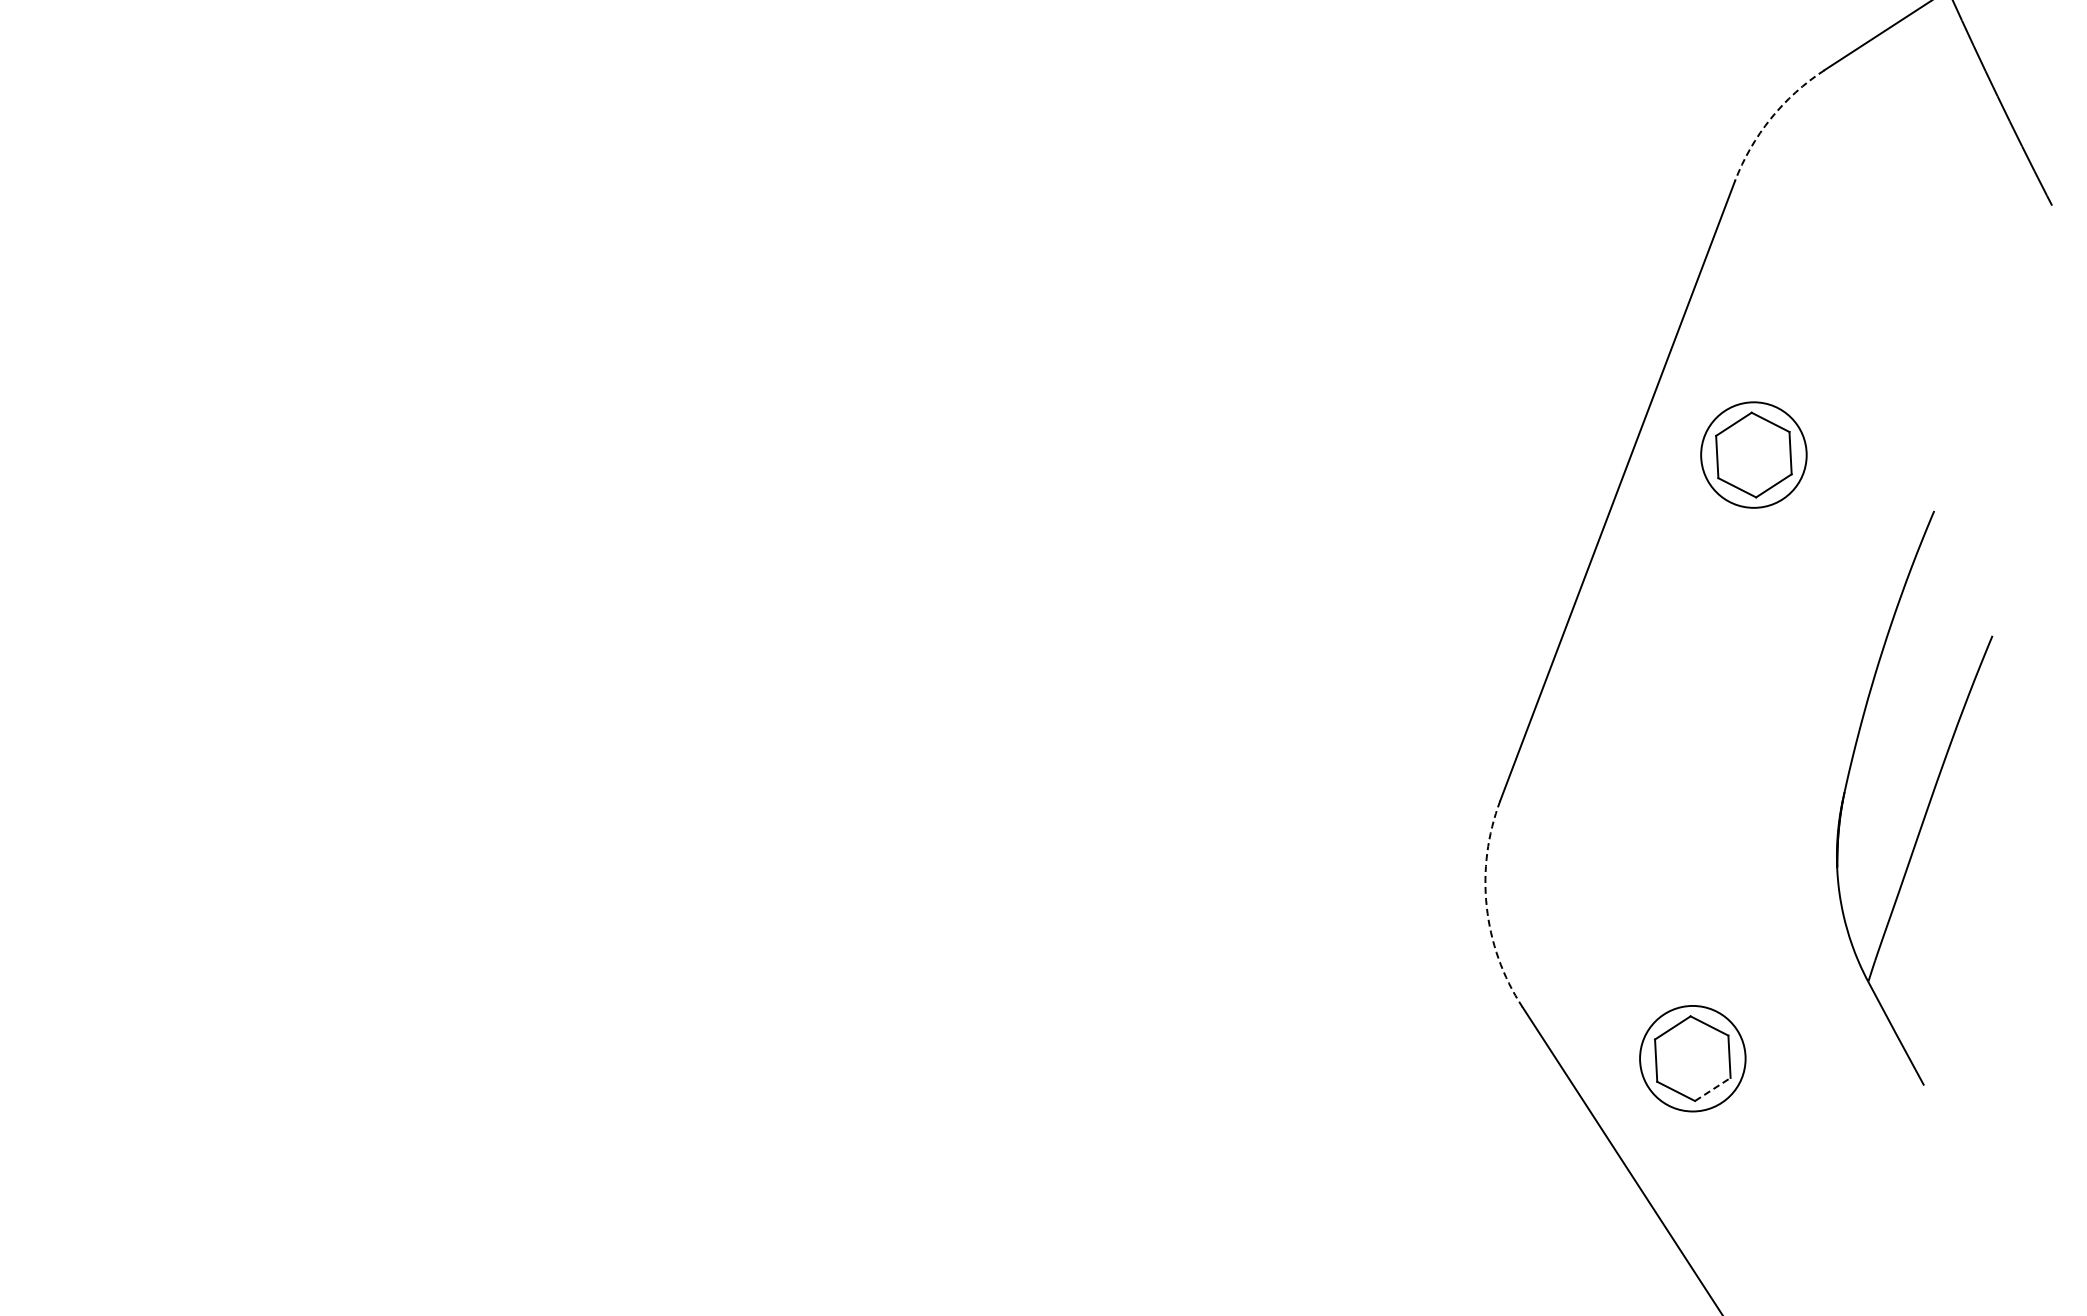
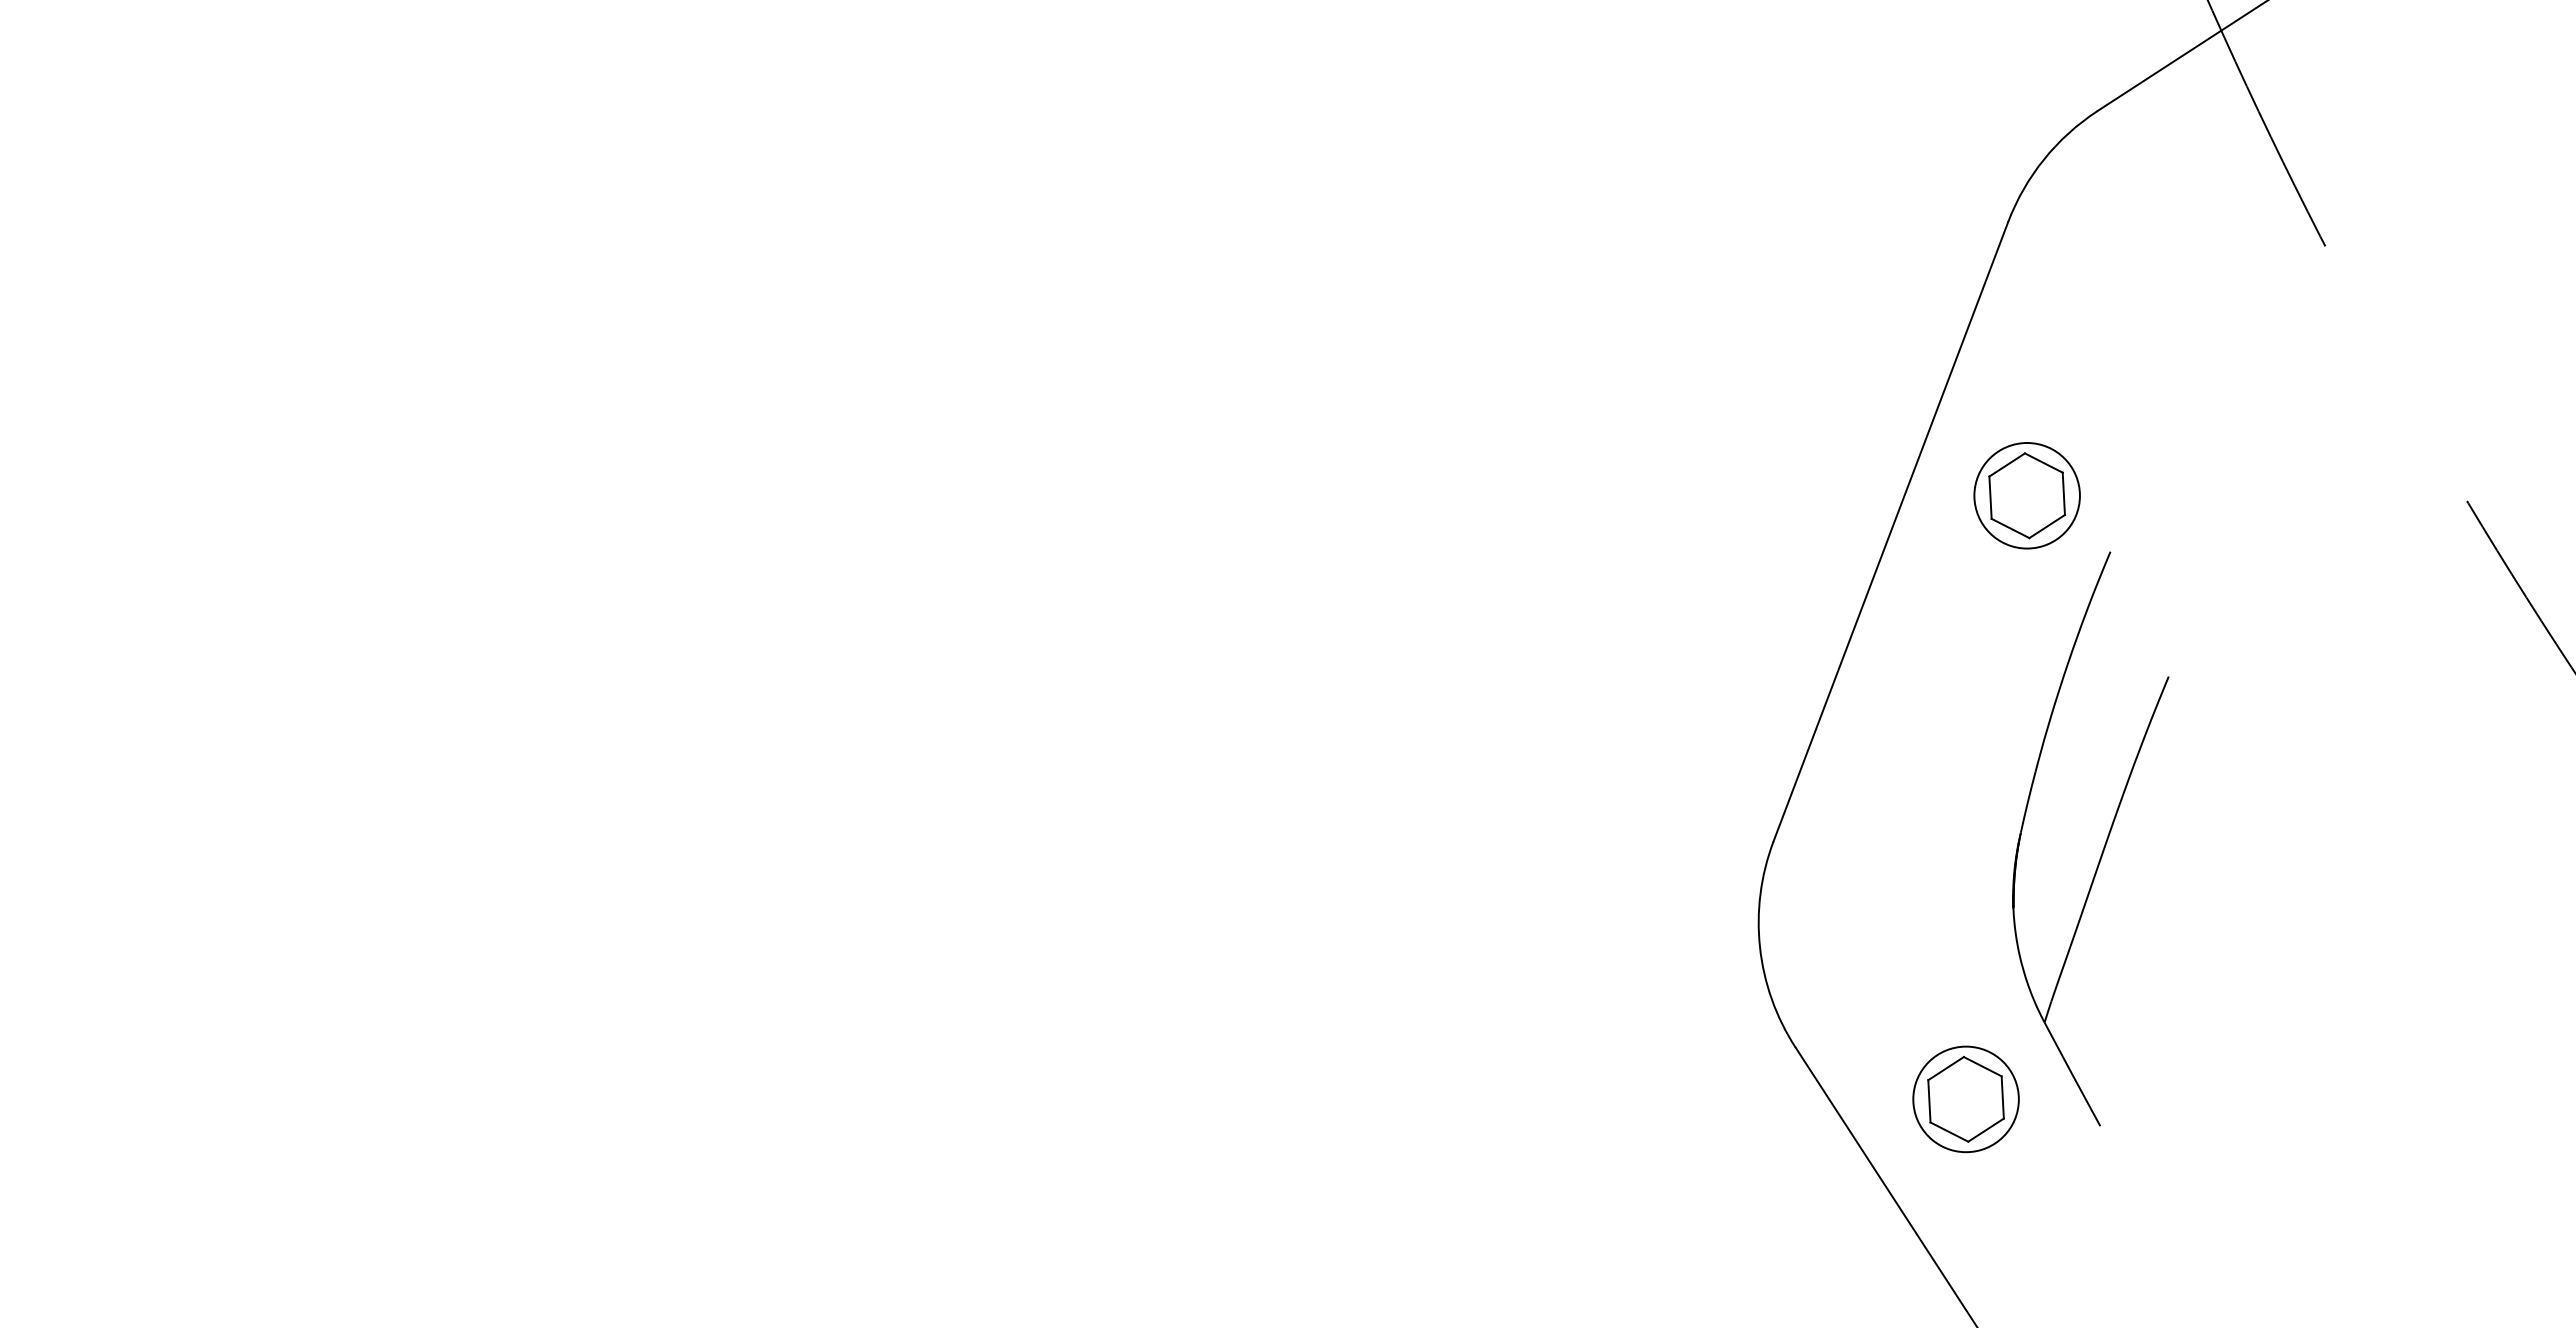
arc: (1771, 118) -> (2044, 159), dashed -> solid
part: (1928, 803) -> (2104, 844), moved
arc: (1487, 906) -> (1760, 947), dashed -> solid
line: (1713, 1088) -> (1986, 1129), dashed -> solid

